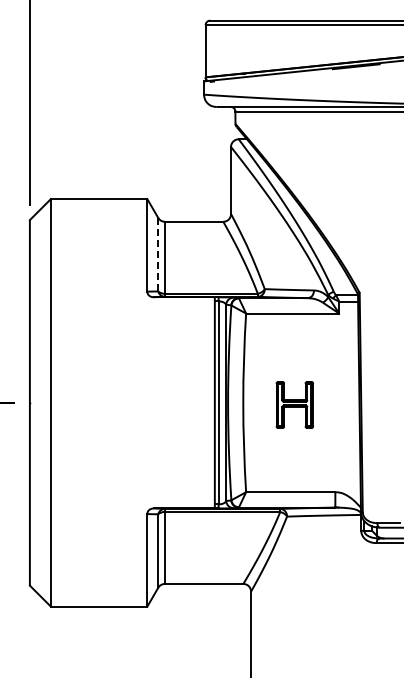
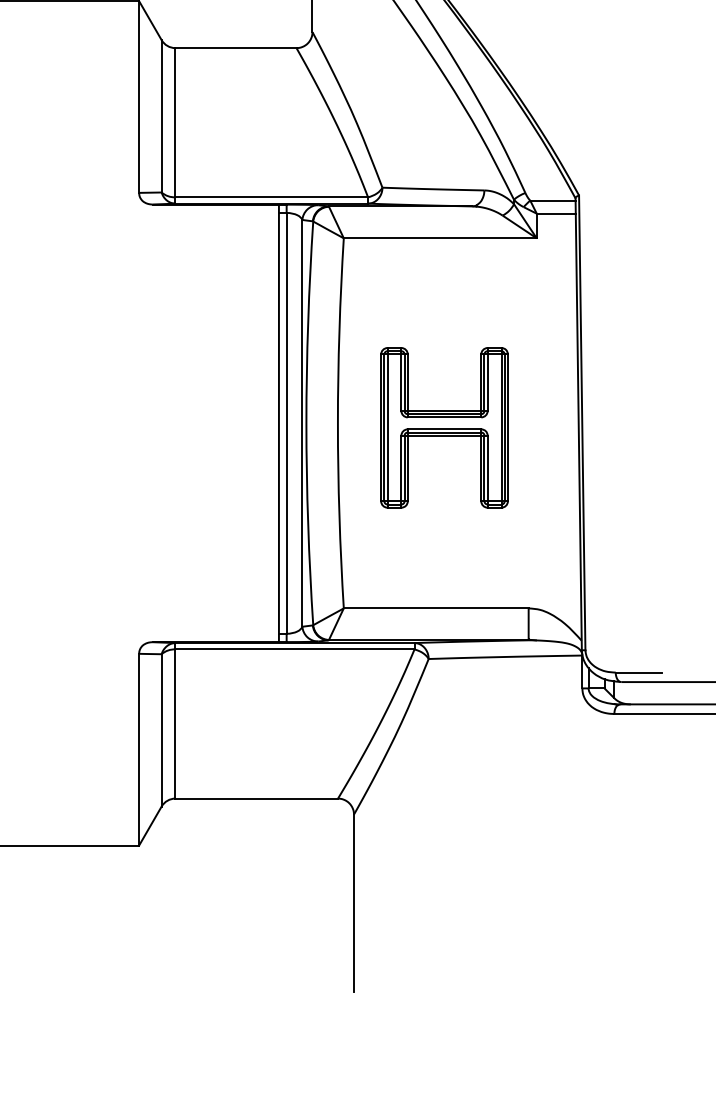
line: (158, 254) -> (162, 115), dashed -> solid
part: (294, 404) -> (444, 426), size x1.67

